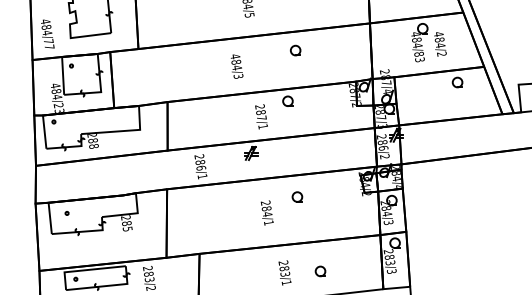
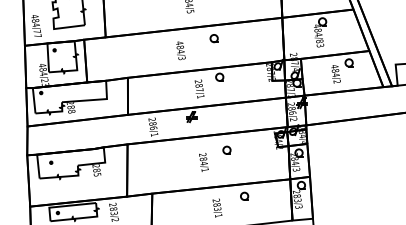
text: (440, 44) -> (336, 74), moved
part: (295, 50) -> (214, 38), moved
part: (320, 271) -> (244, 196), moved

